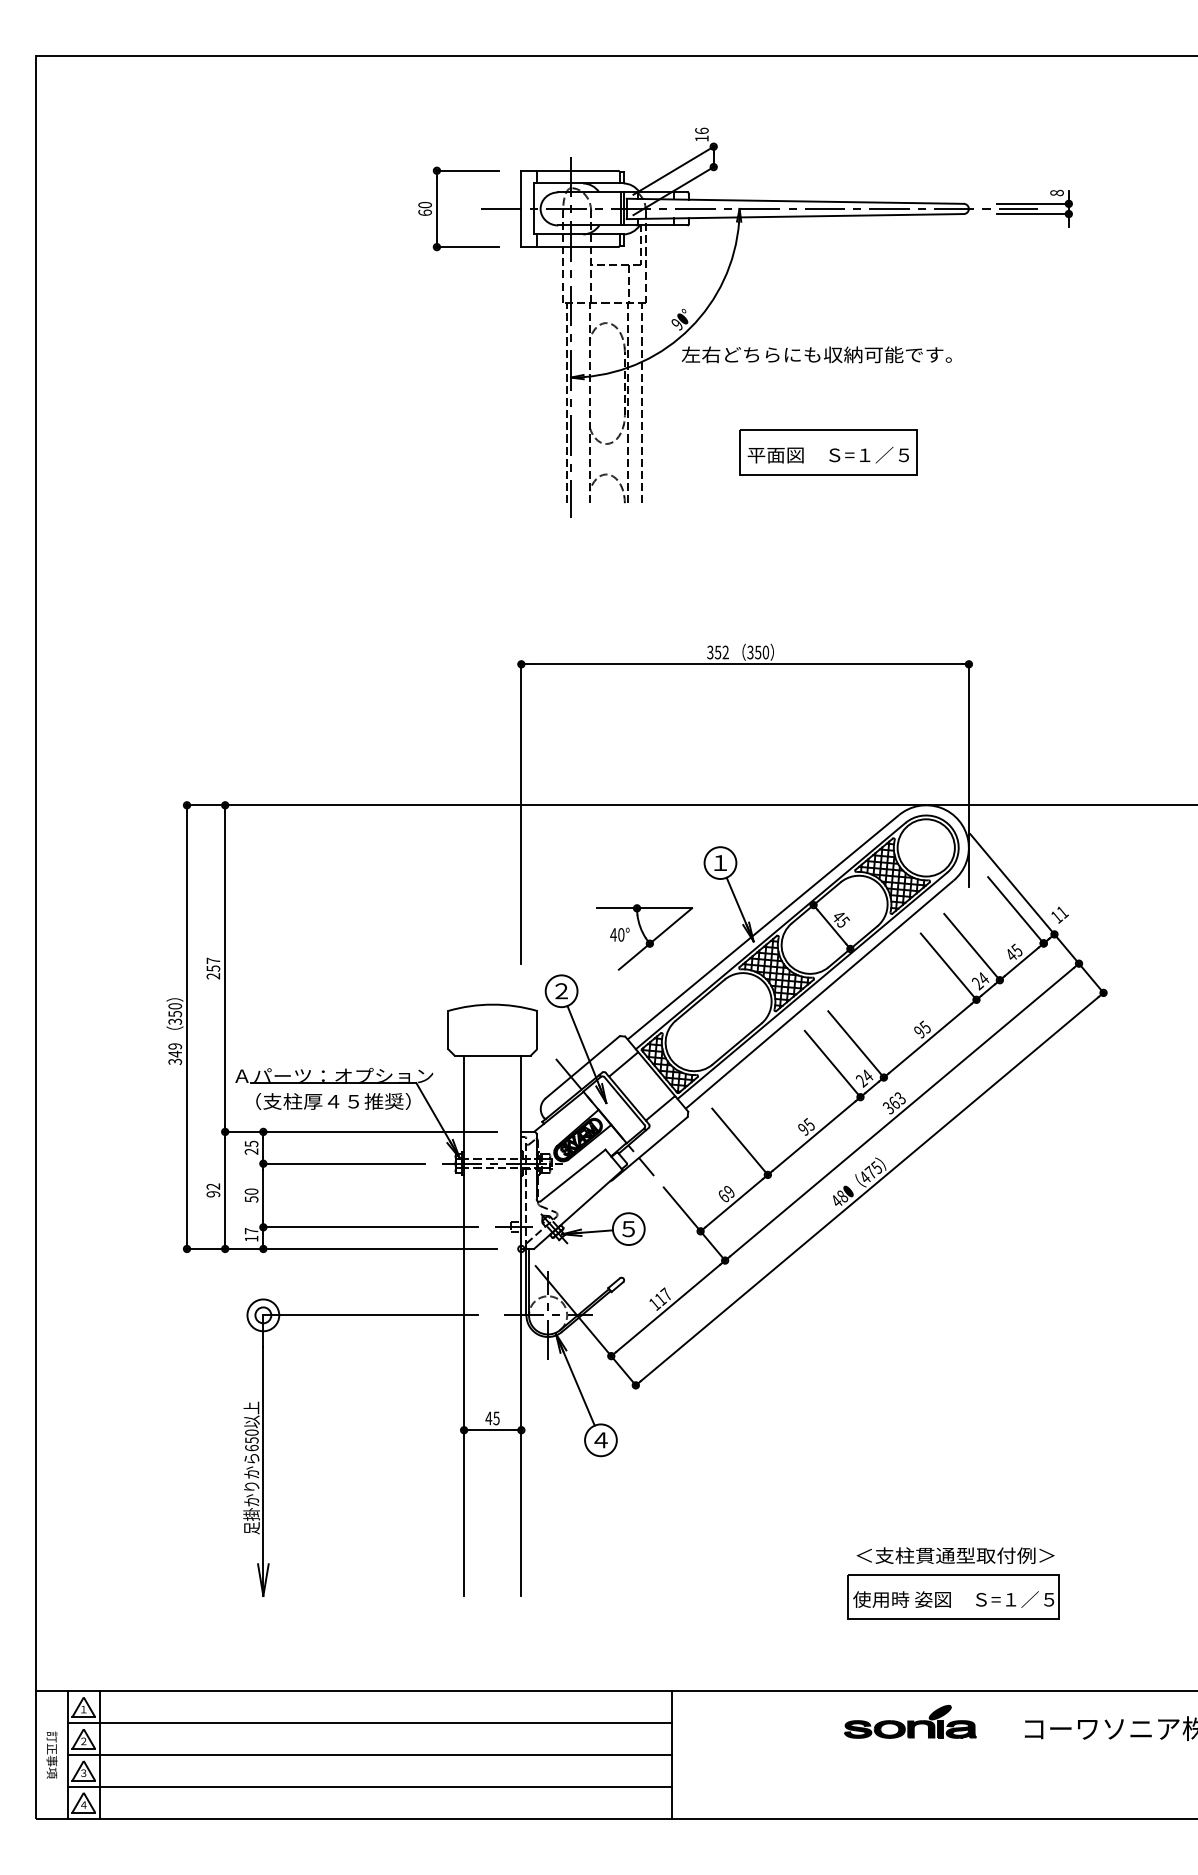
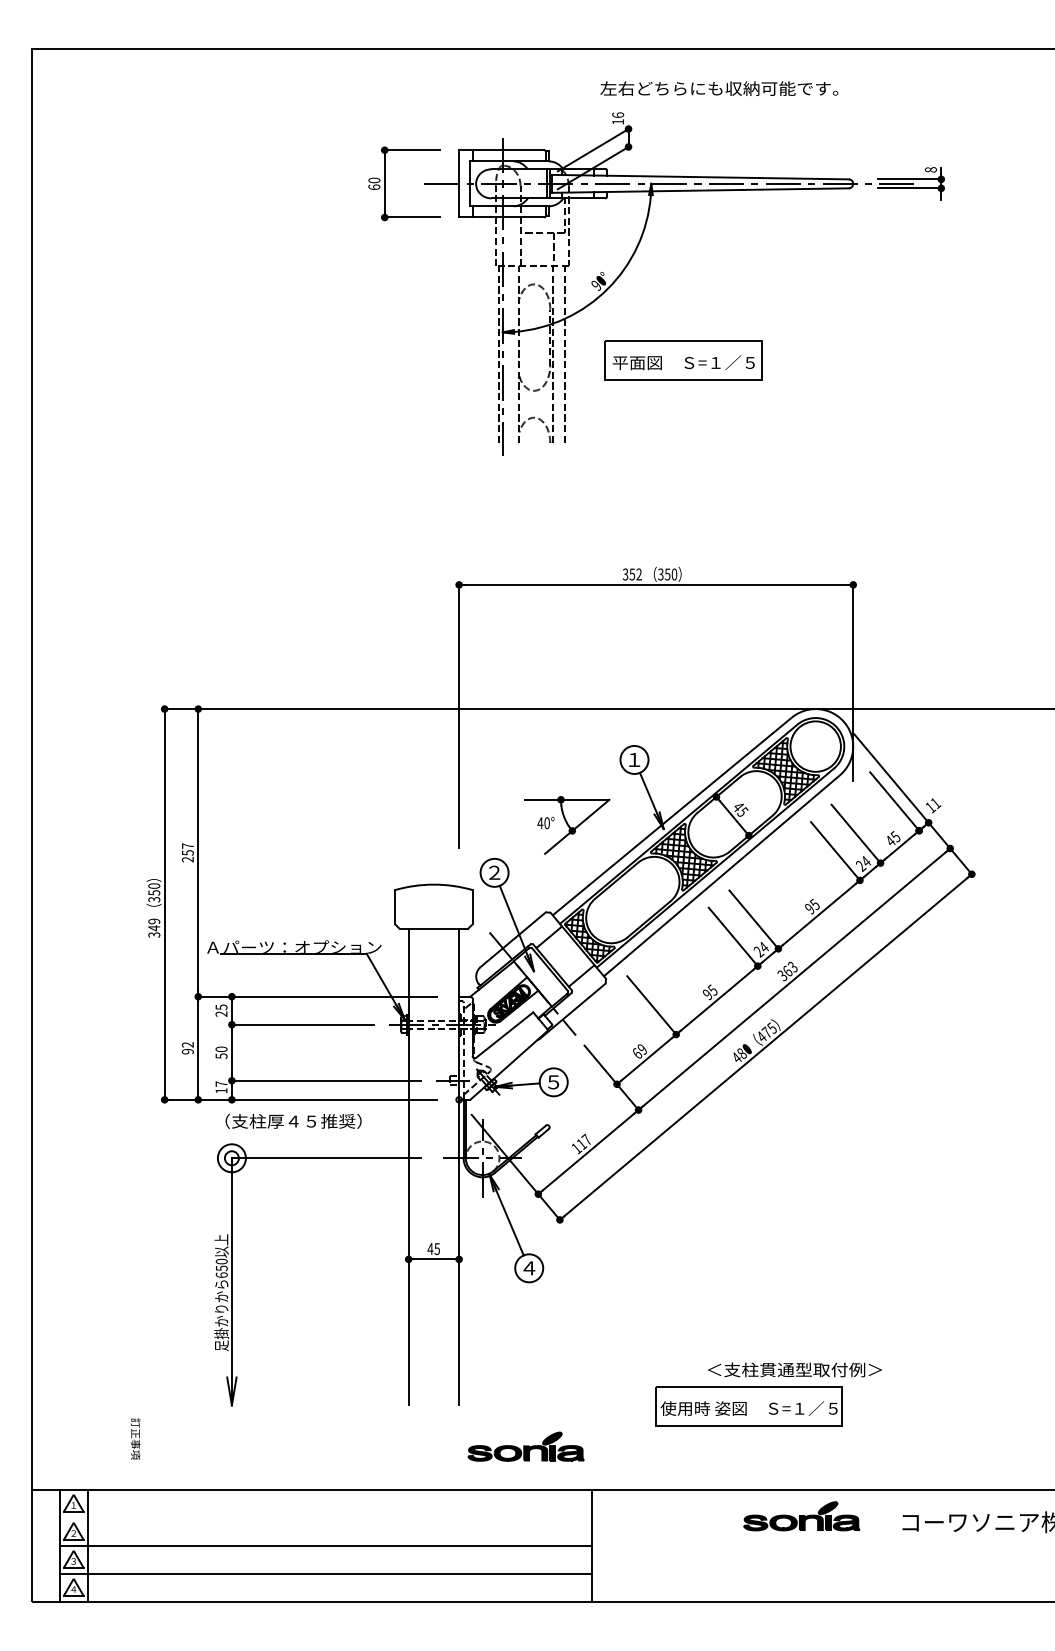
text: (816, 354) -> (719, 88), moved
part: (828, 452) -> (683, 360), moved
text: (333, 1101) -> (293, 1121), moved
text: (955, 1555) -> (794, 1369), moved
part: (953, 1596) -> (748, 1405), moved
part: (597, 1642) -> (526, 1446), added
line: (369, 1723) -> (325, 1517), removed
text: (51, 1754) -> (135, 1438), moved

